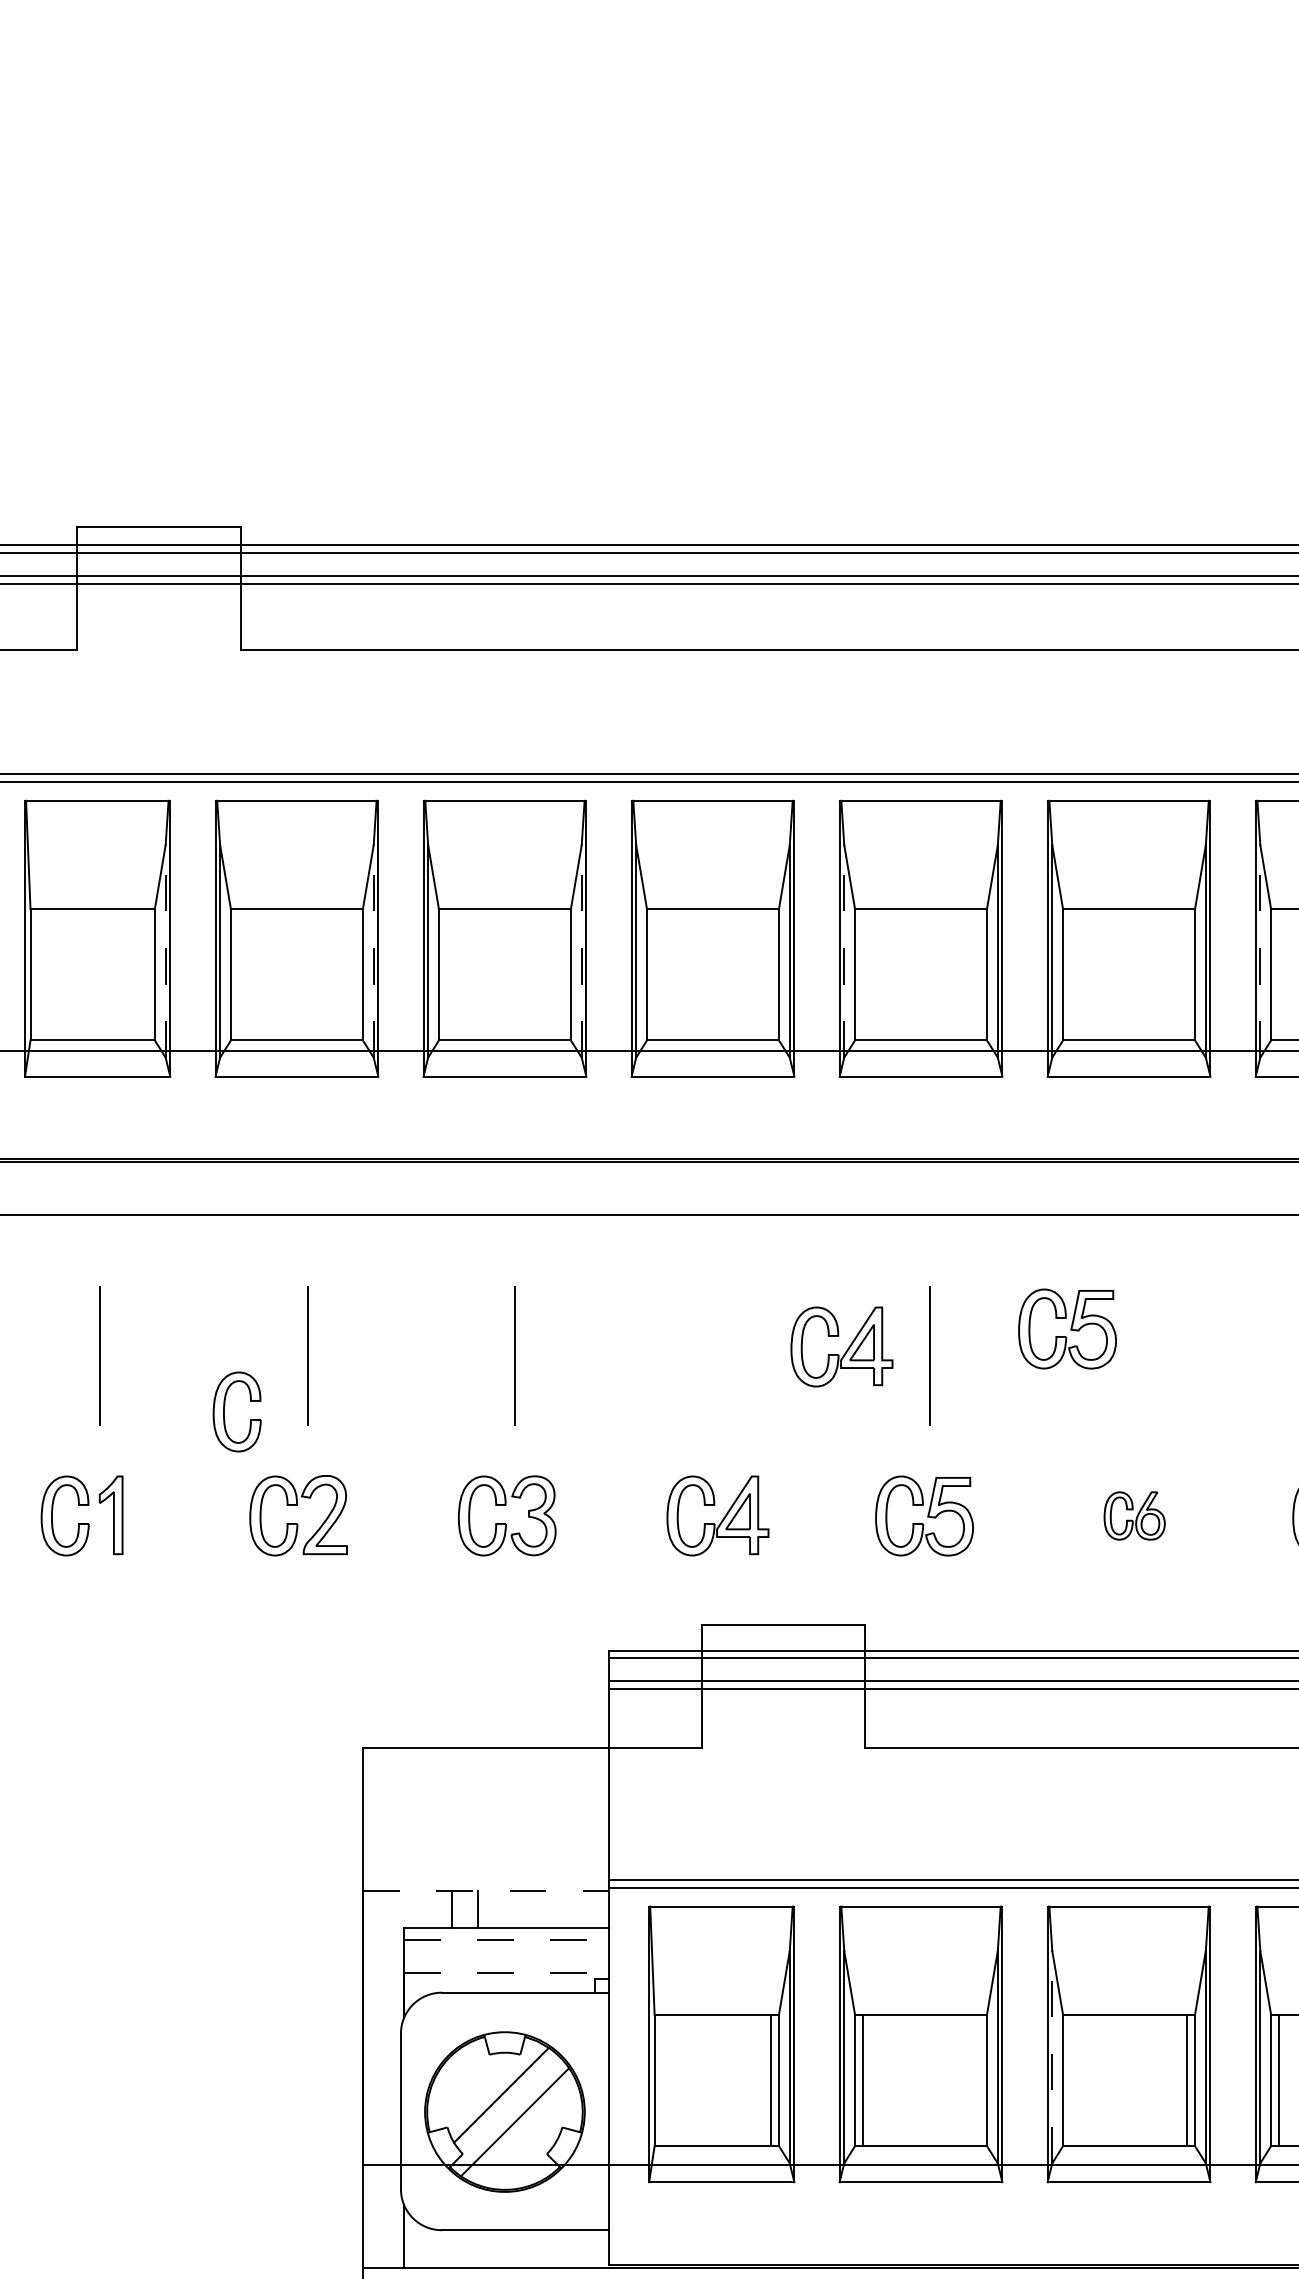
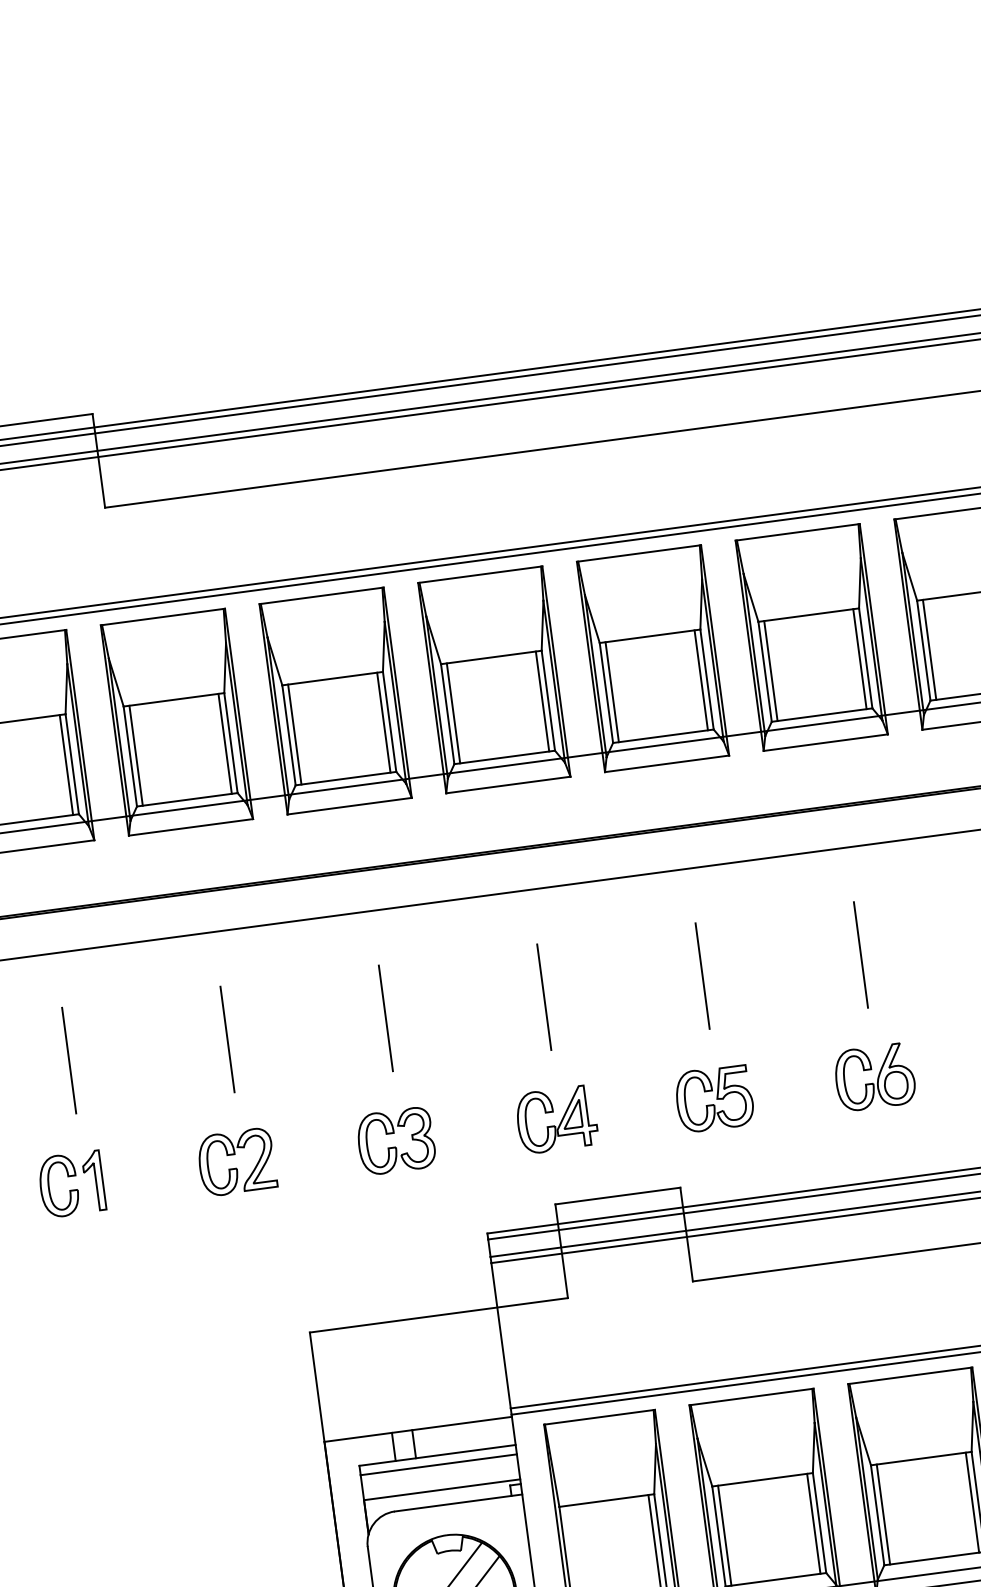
line: (165, 950) -> (77, 744), dashed -> solid
line: (373, 950) -> (236, 723), dashed -> solid
line: (581, 950) -> (395, 702), dashed -> solid
line: (844, 950) -> (595, 675), dashed -> solid
line: (1260, 950) -> (913, 633), dashed -> solid
line: (147, 974) -> (66, 764), added
line: (238, 974) -> (136, 755), added
line: (355, 974) -> (225, 743), added
line: (446, 974) -> (294, 734), added
line: (563, 974) -> (383, 722), added
line: (654, 974) -> (453, 713), added
line: (771, 974) -> (542, 701), added
line: (862, 974) -> (612, 691), added
line: (979, 974) -> (701, 680), added
line: (1070, 974) -> (770, 670), added
line: (1187, 974) -> (859, 658), added
line: (1278, 974) -> (929, 649), added
part: (1067, 1328) -> (804, 941), removed
part: (847, 1348) -> (638, 978), removed
line: (722, 1355) -> (544, 996), added
line: (1137, 1355) -> (860, 954), added
part: (224, 1411) -> (169, 1090), removed
part: (1134, 1515) -> (874, 1076), size x1.67
line: (486, 1890) -> (418, 1429), dashed -> solid
line: (507, 1940) -> (439, 1465), dashed -> solid
line: (507, 1972) -> (442, 1489), dashed -> solid
line: (1052, 2056) -> (867, 1498), dashed -> solid
line: (979, 2080) -> (813, 1523), added
line: (1070, 2080) -> (883, 1514), added

